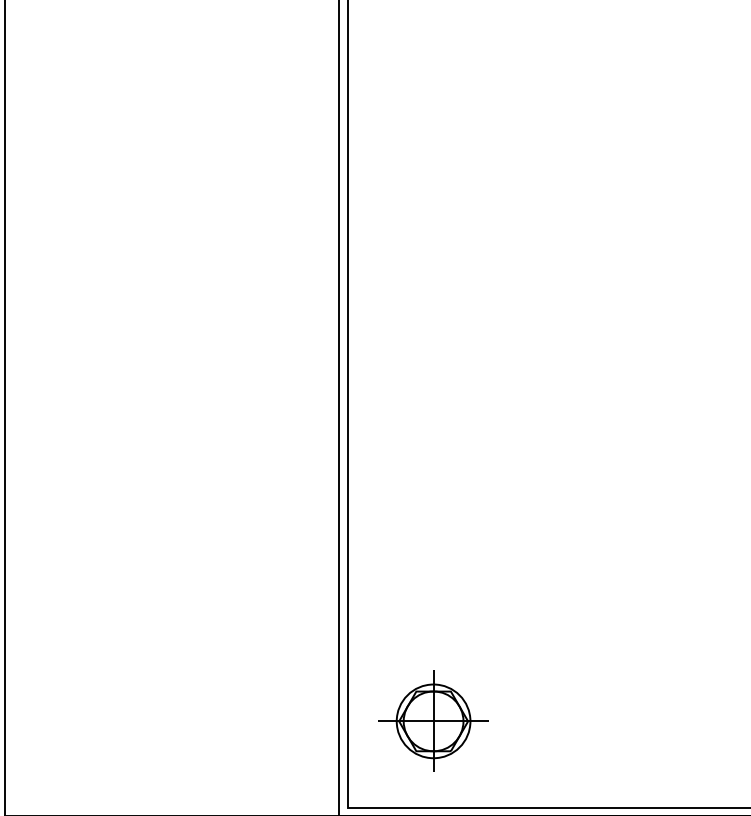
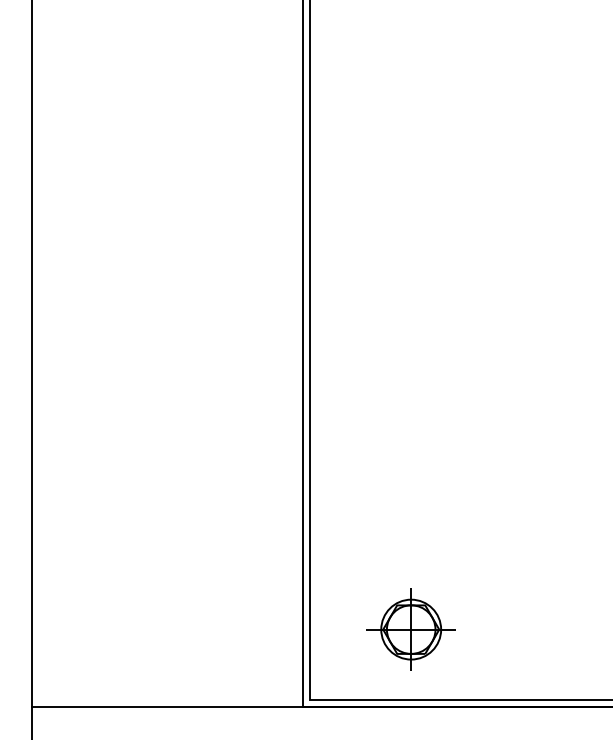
part: (432, 721) -> (410, 629), moved

